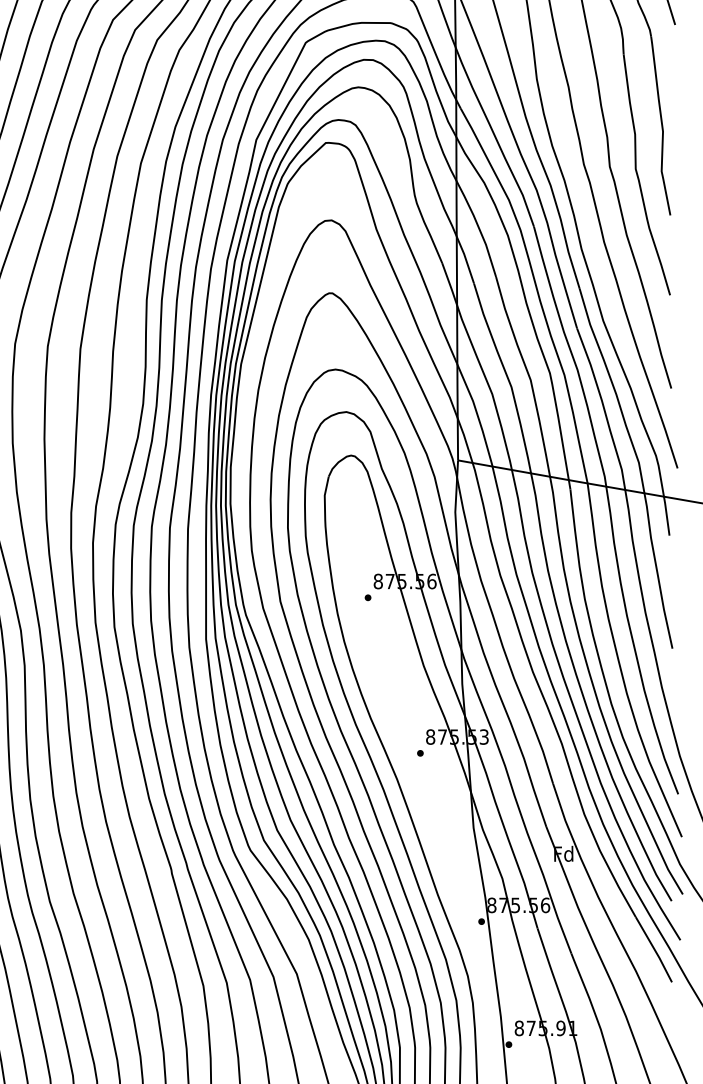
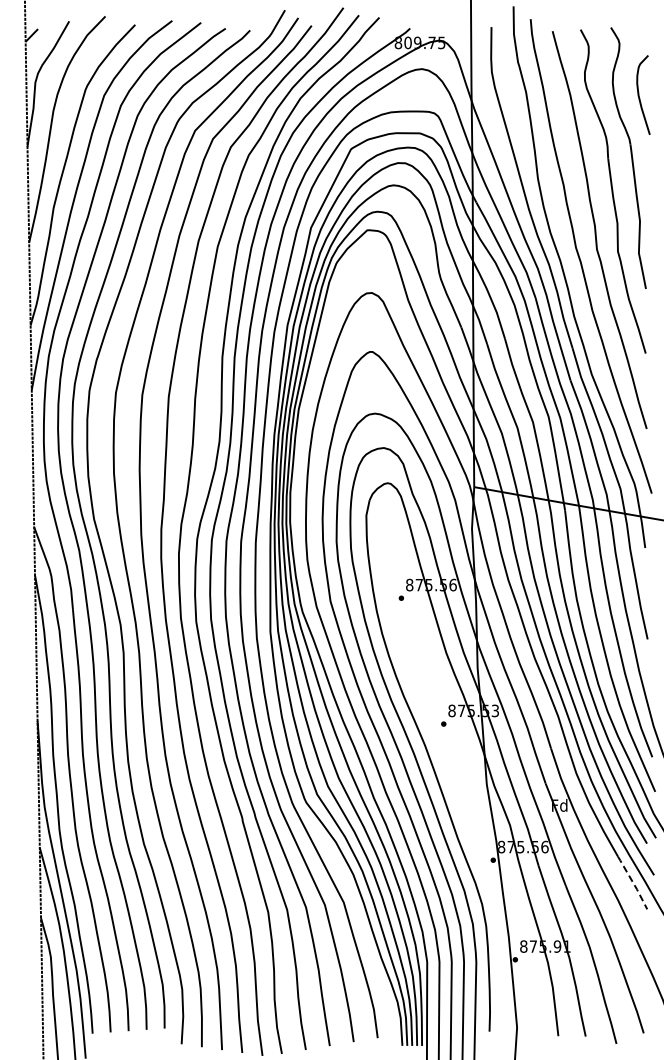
line: (654, 949) -> (633, 882), solid -> dashed

